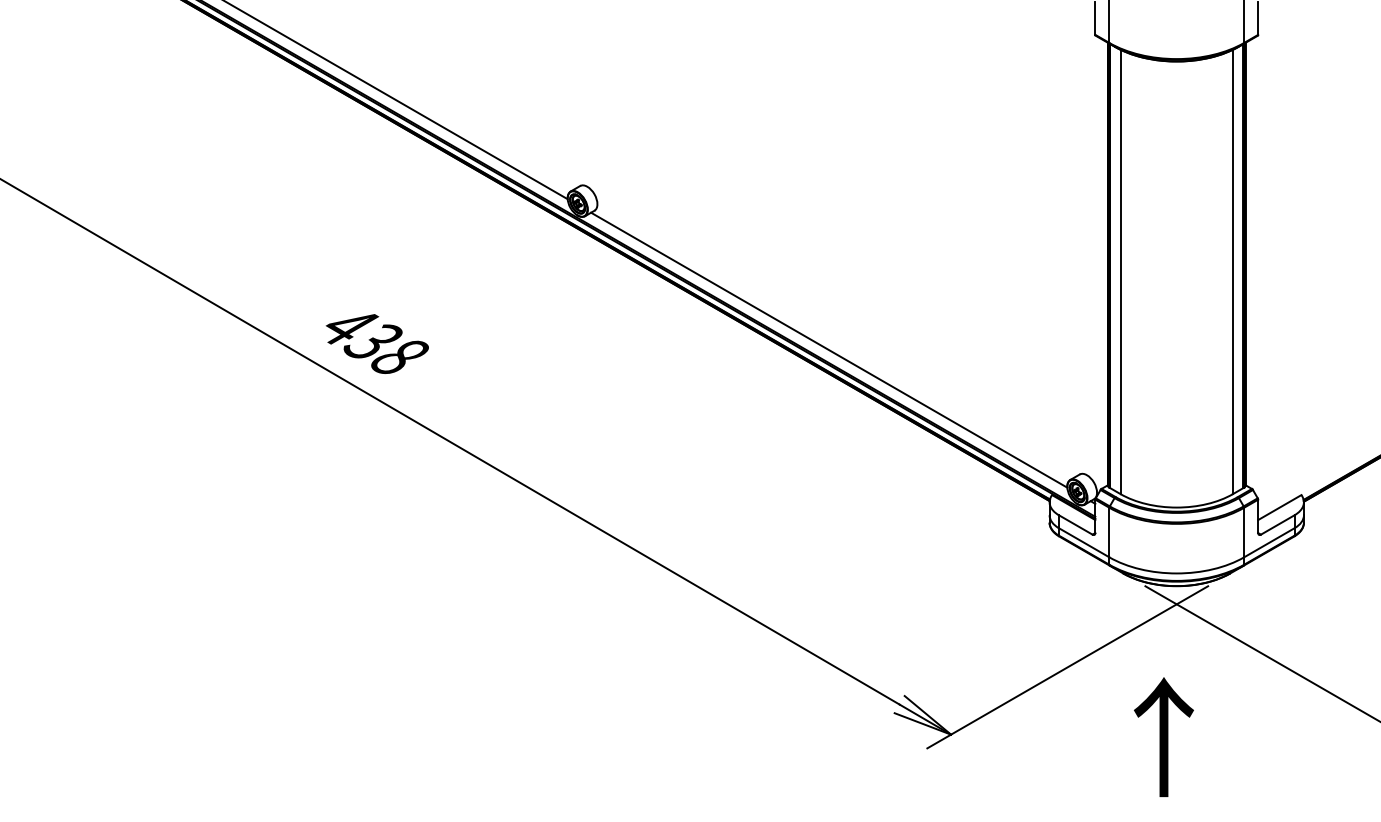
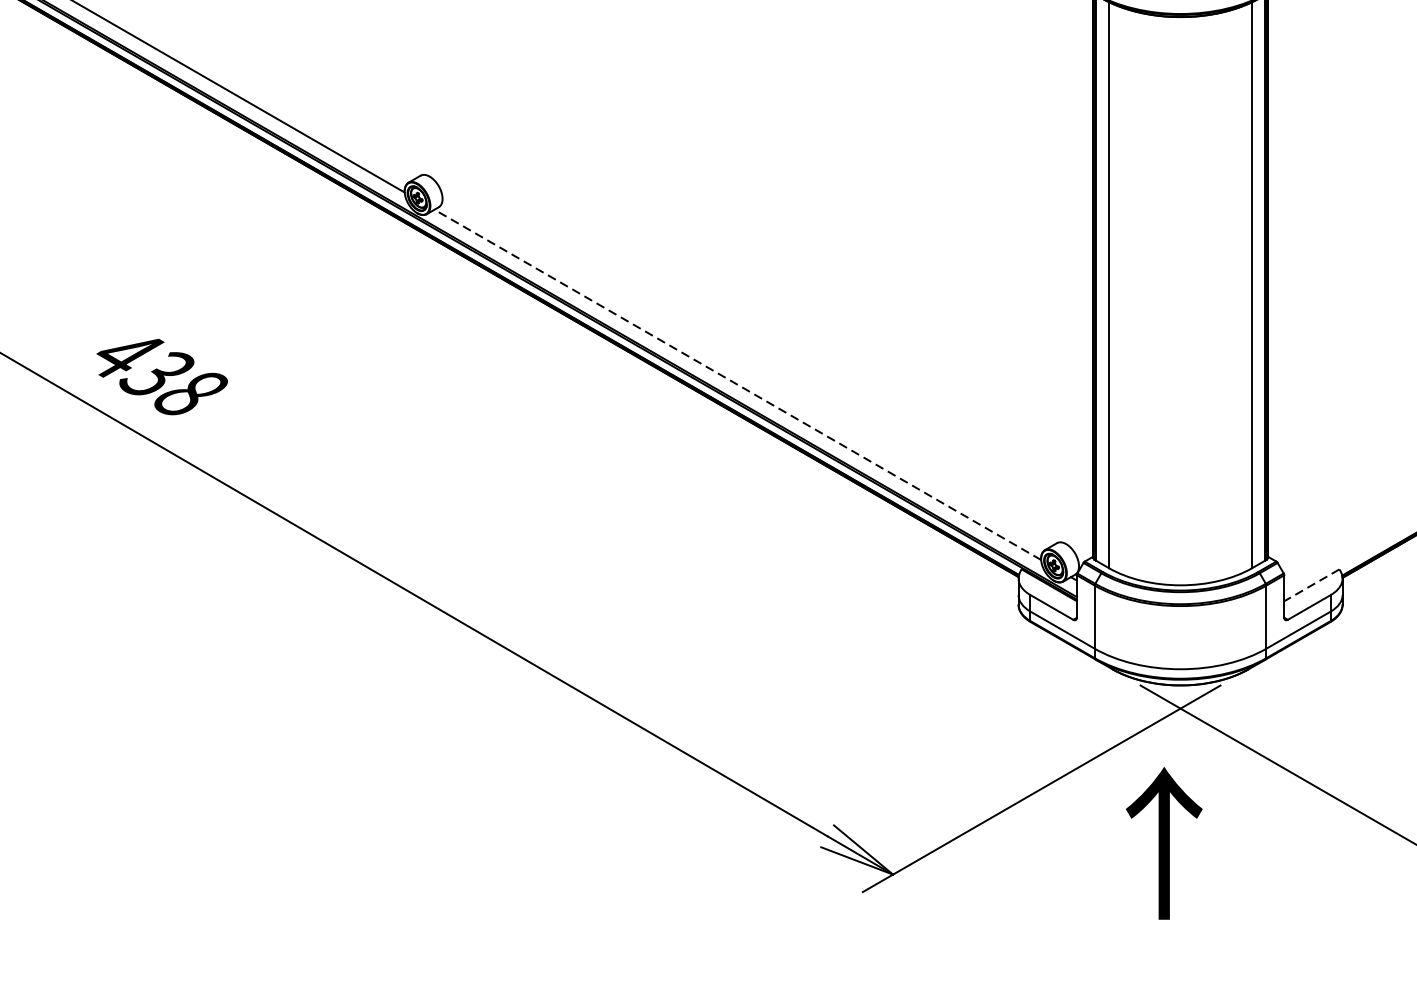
line: (829, 350) -> (738, 385), solid -> dashed
line: (1279, 507) -> (1311, 585), solid -> dashed
text: (1163, 736) -> (1163, 842), moved

